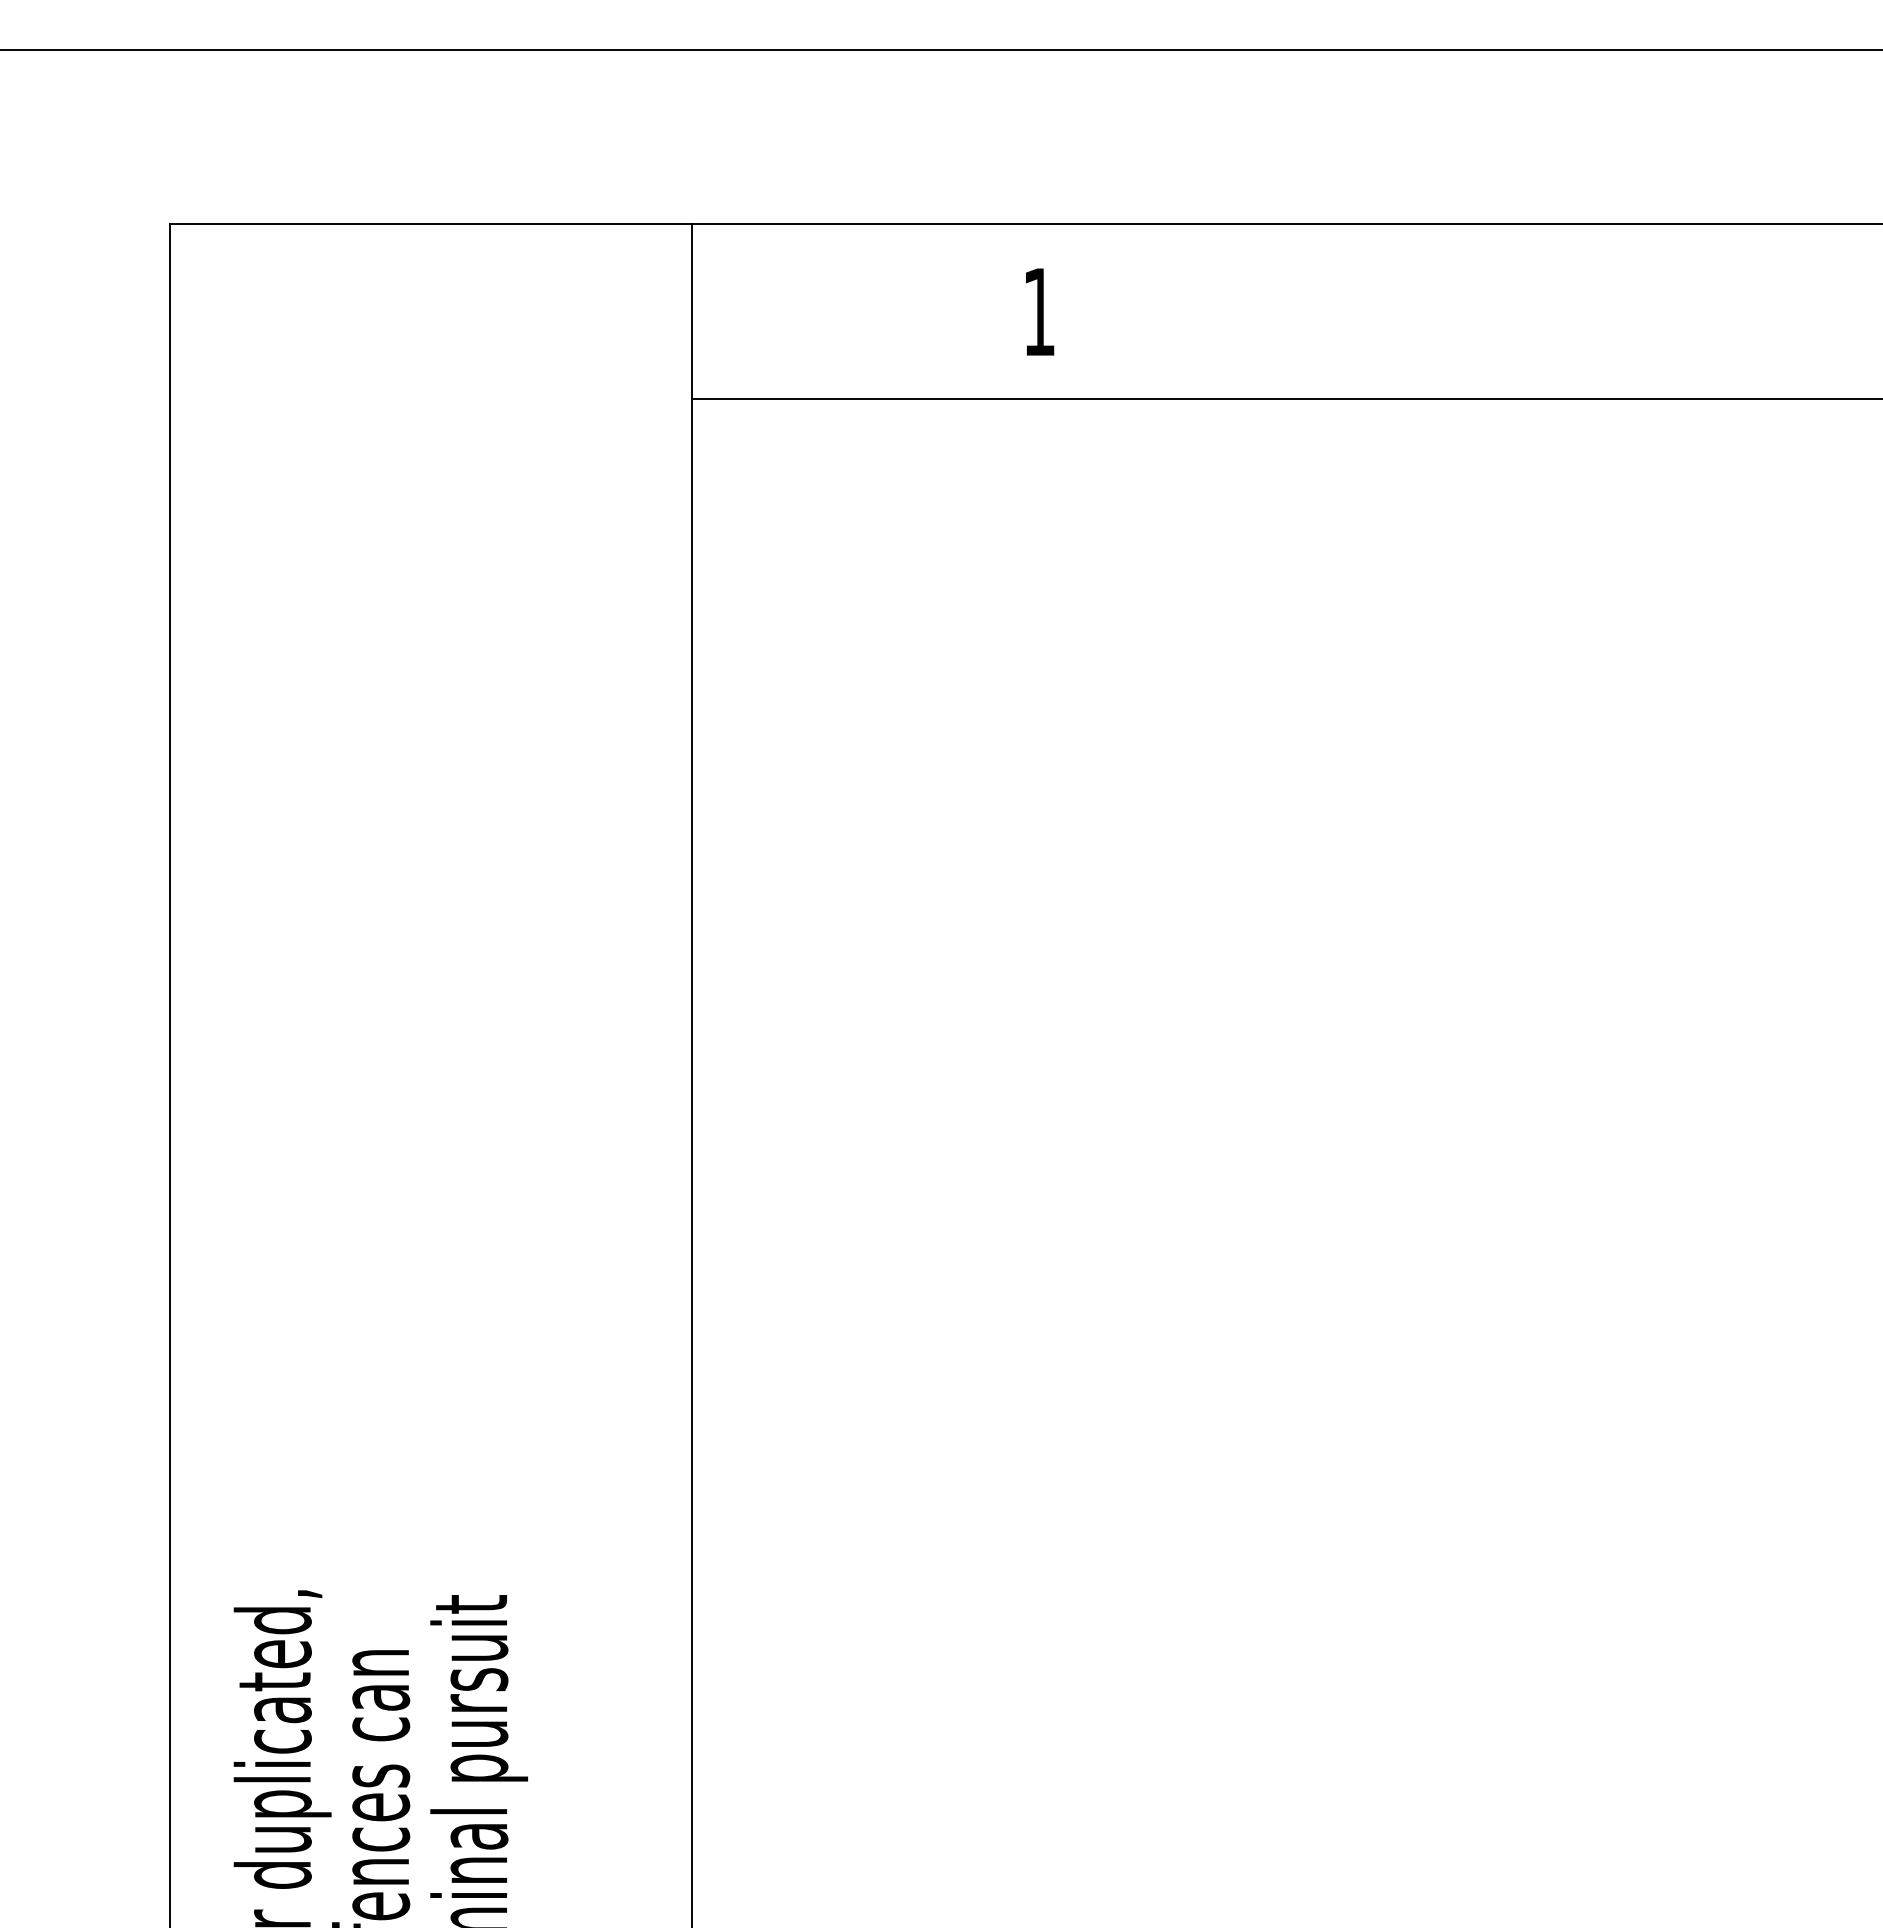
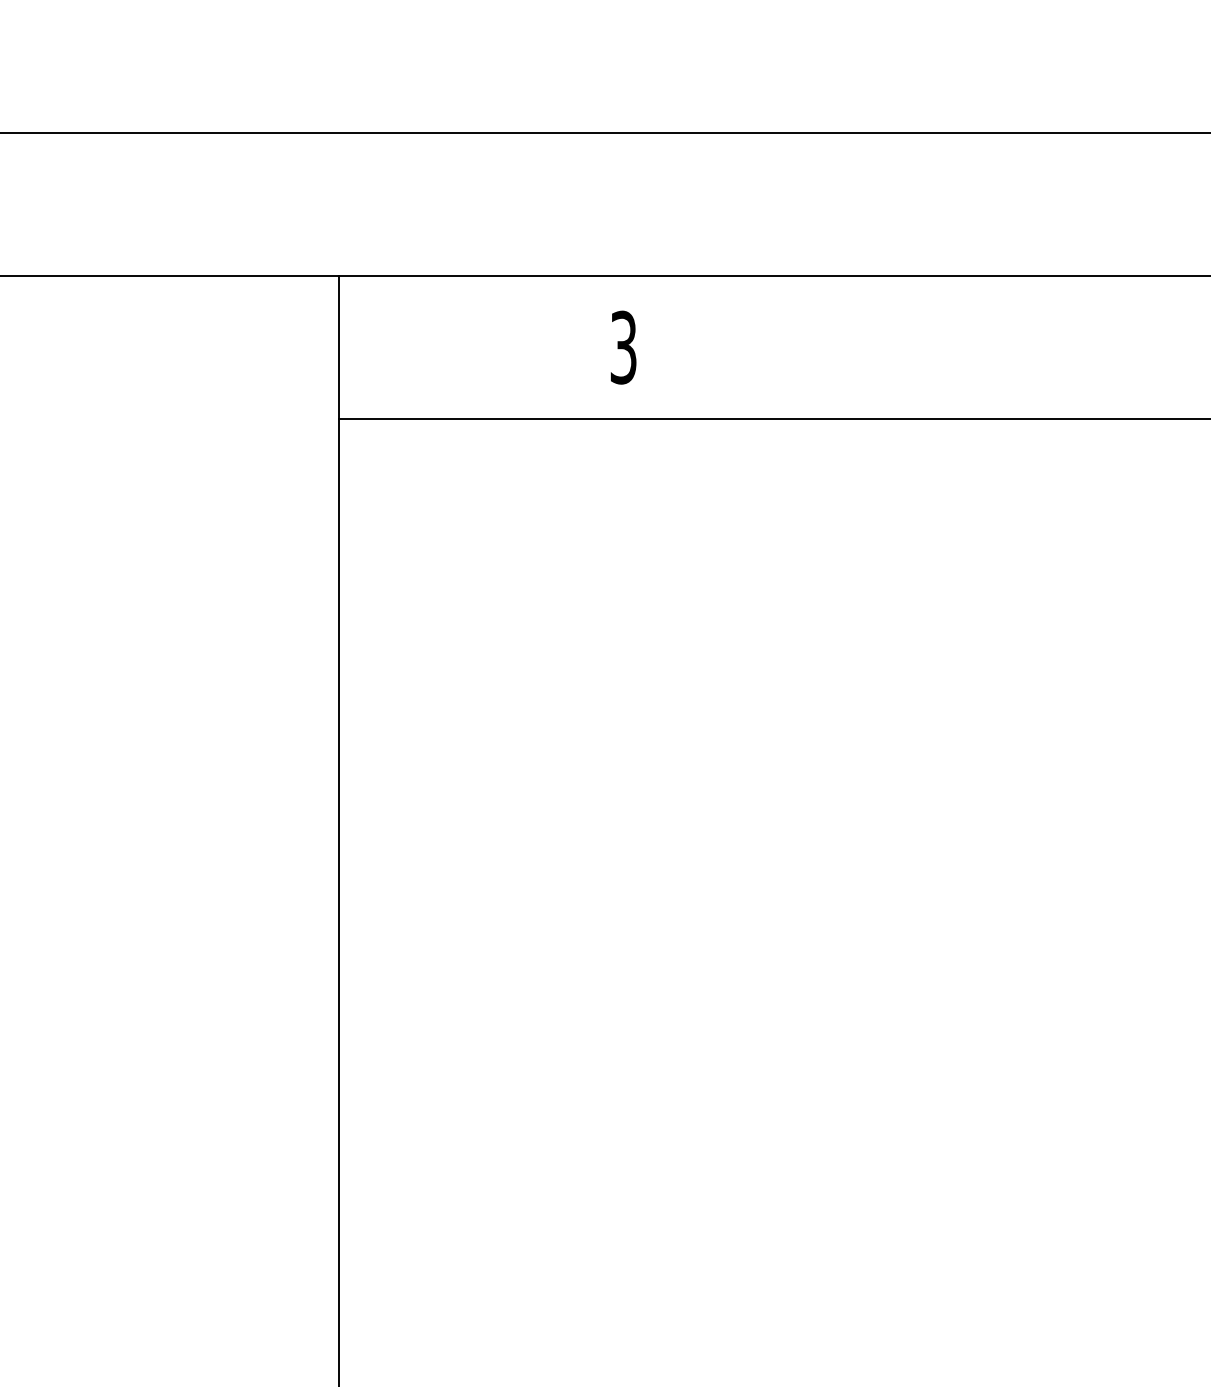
text: (1038, 312) -> (622, 348), 1 -> 3

